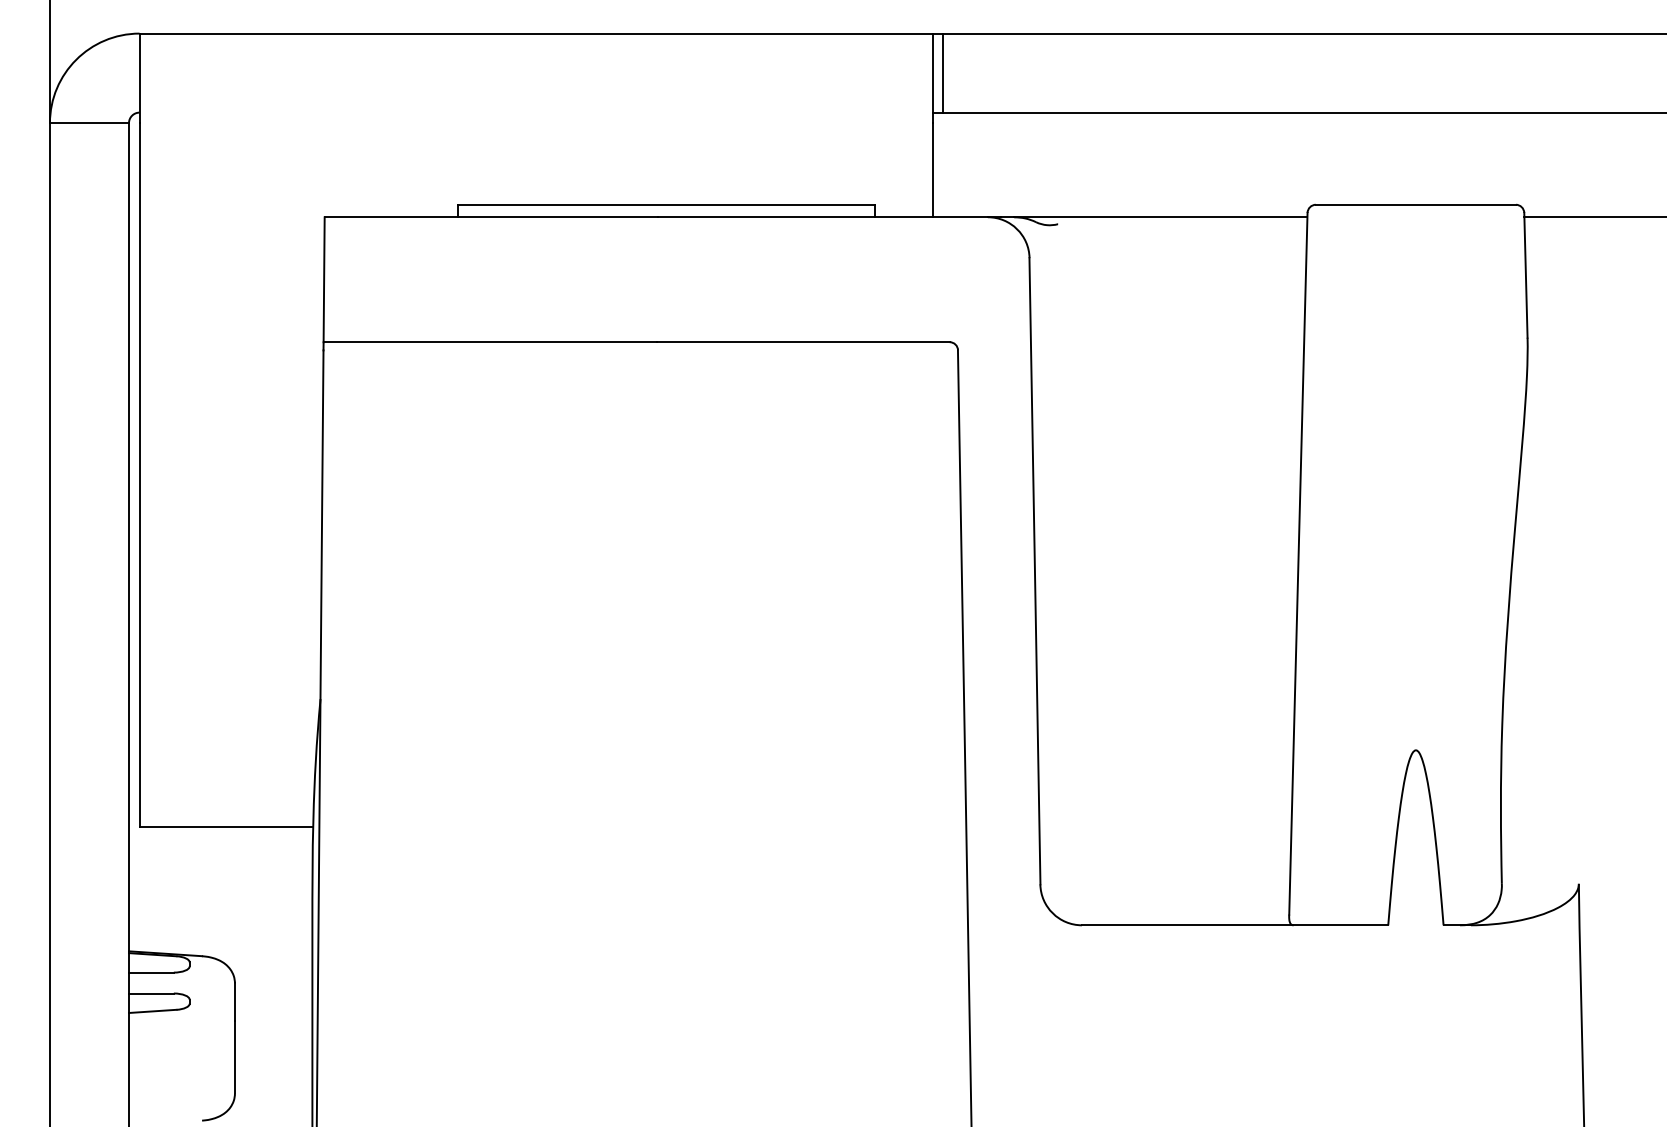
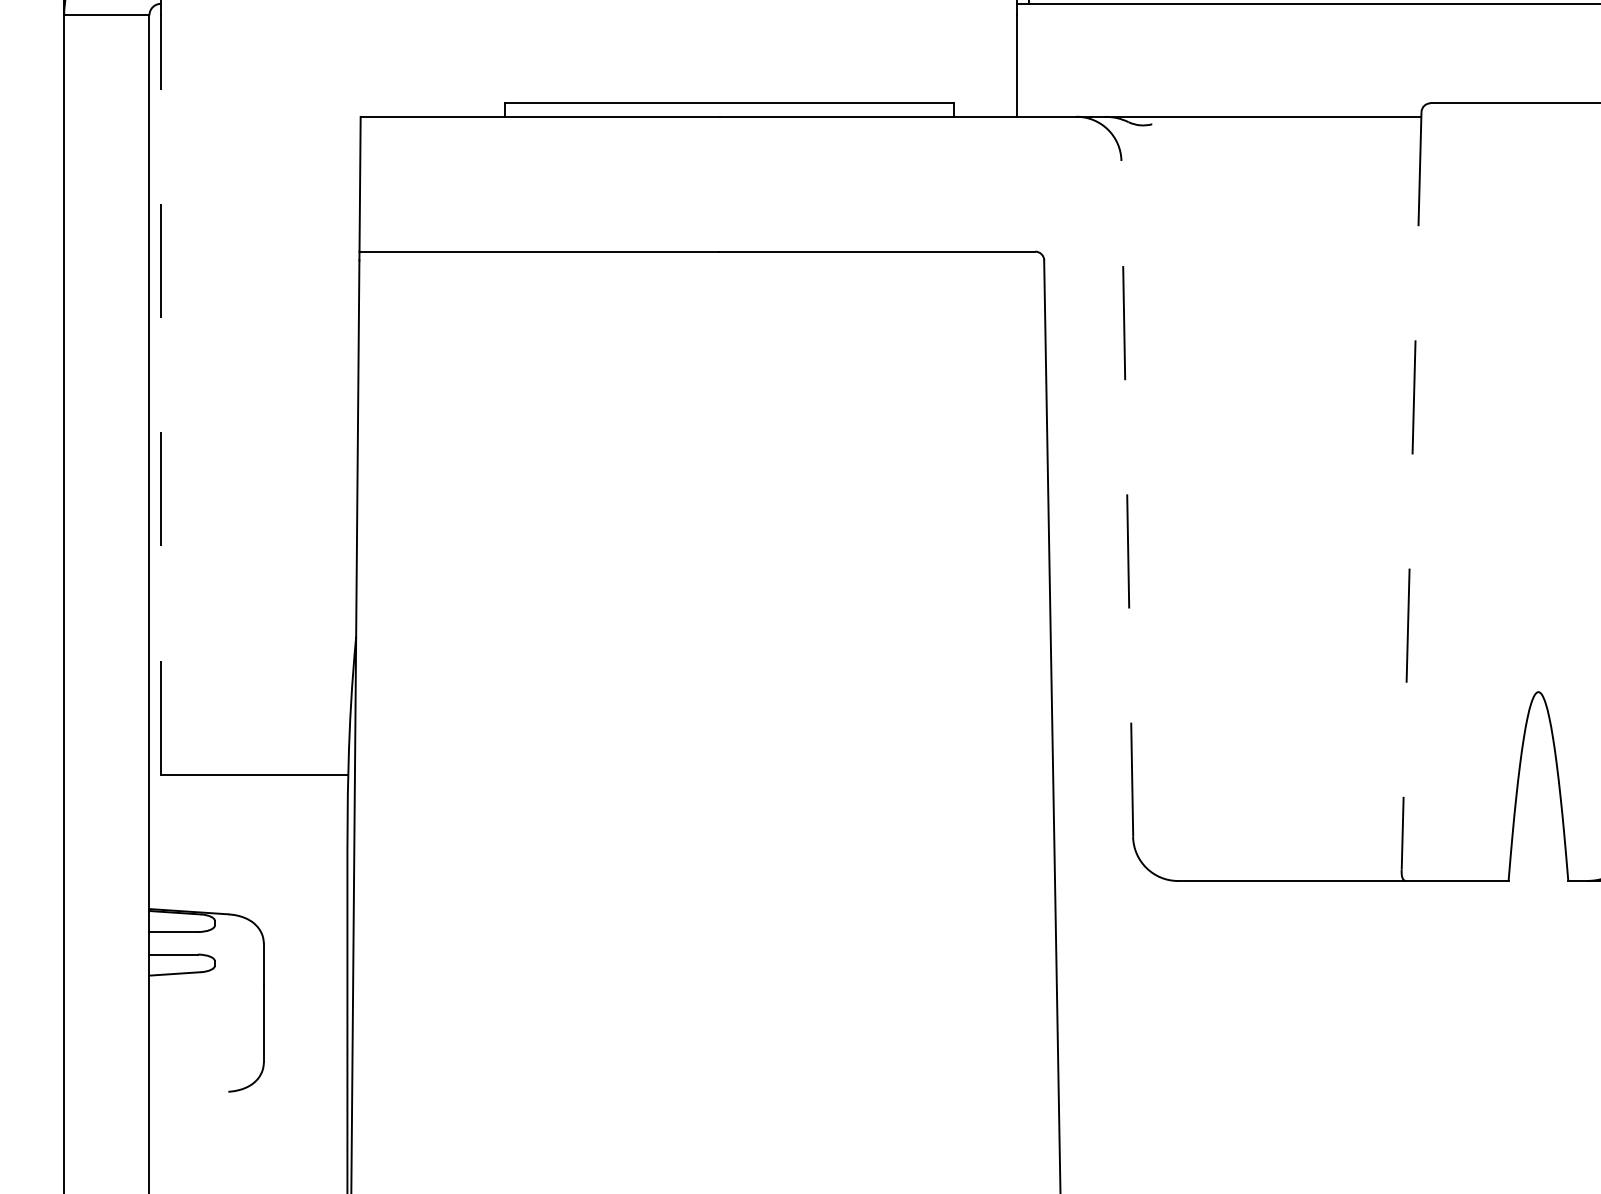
line: (139, 475) -> (160, 395), solid -> dashed
line: (1298, 563) -> (1411, 490), solid -> dashed
line: (1034, 570) -> (1126, 498), solid -> dashed

